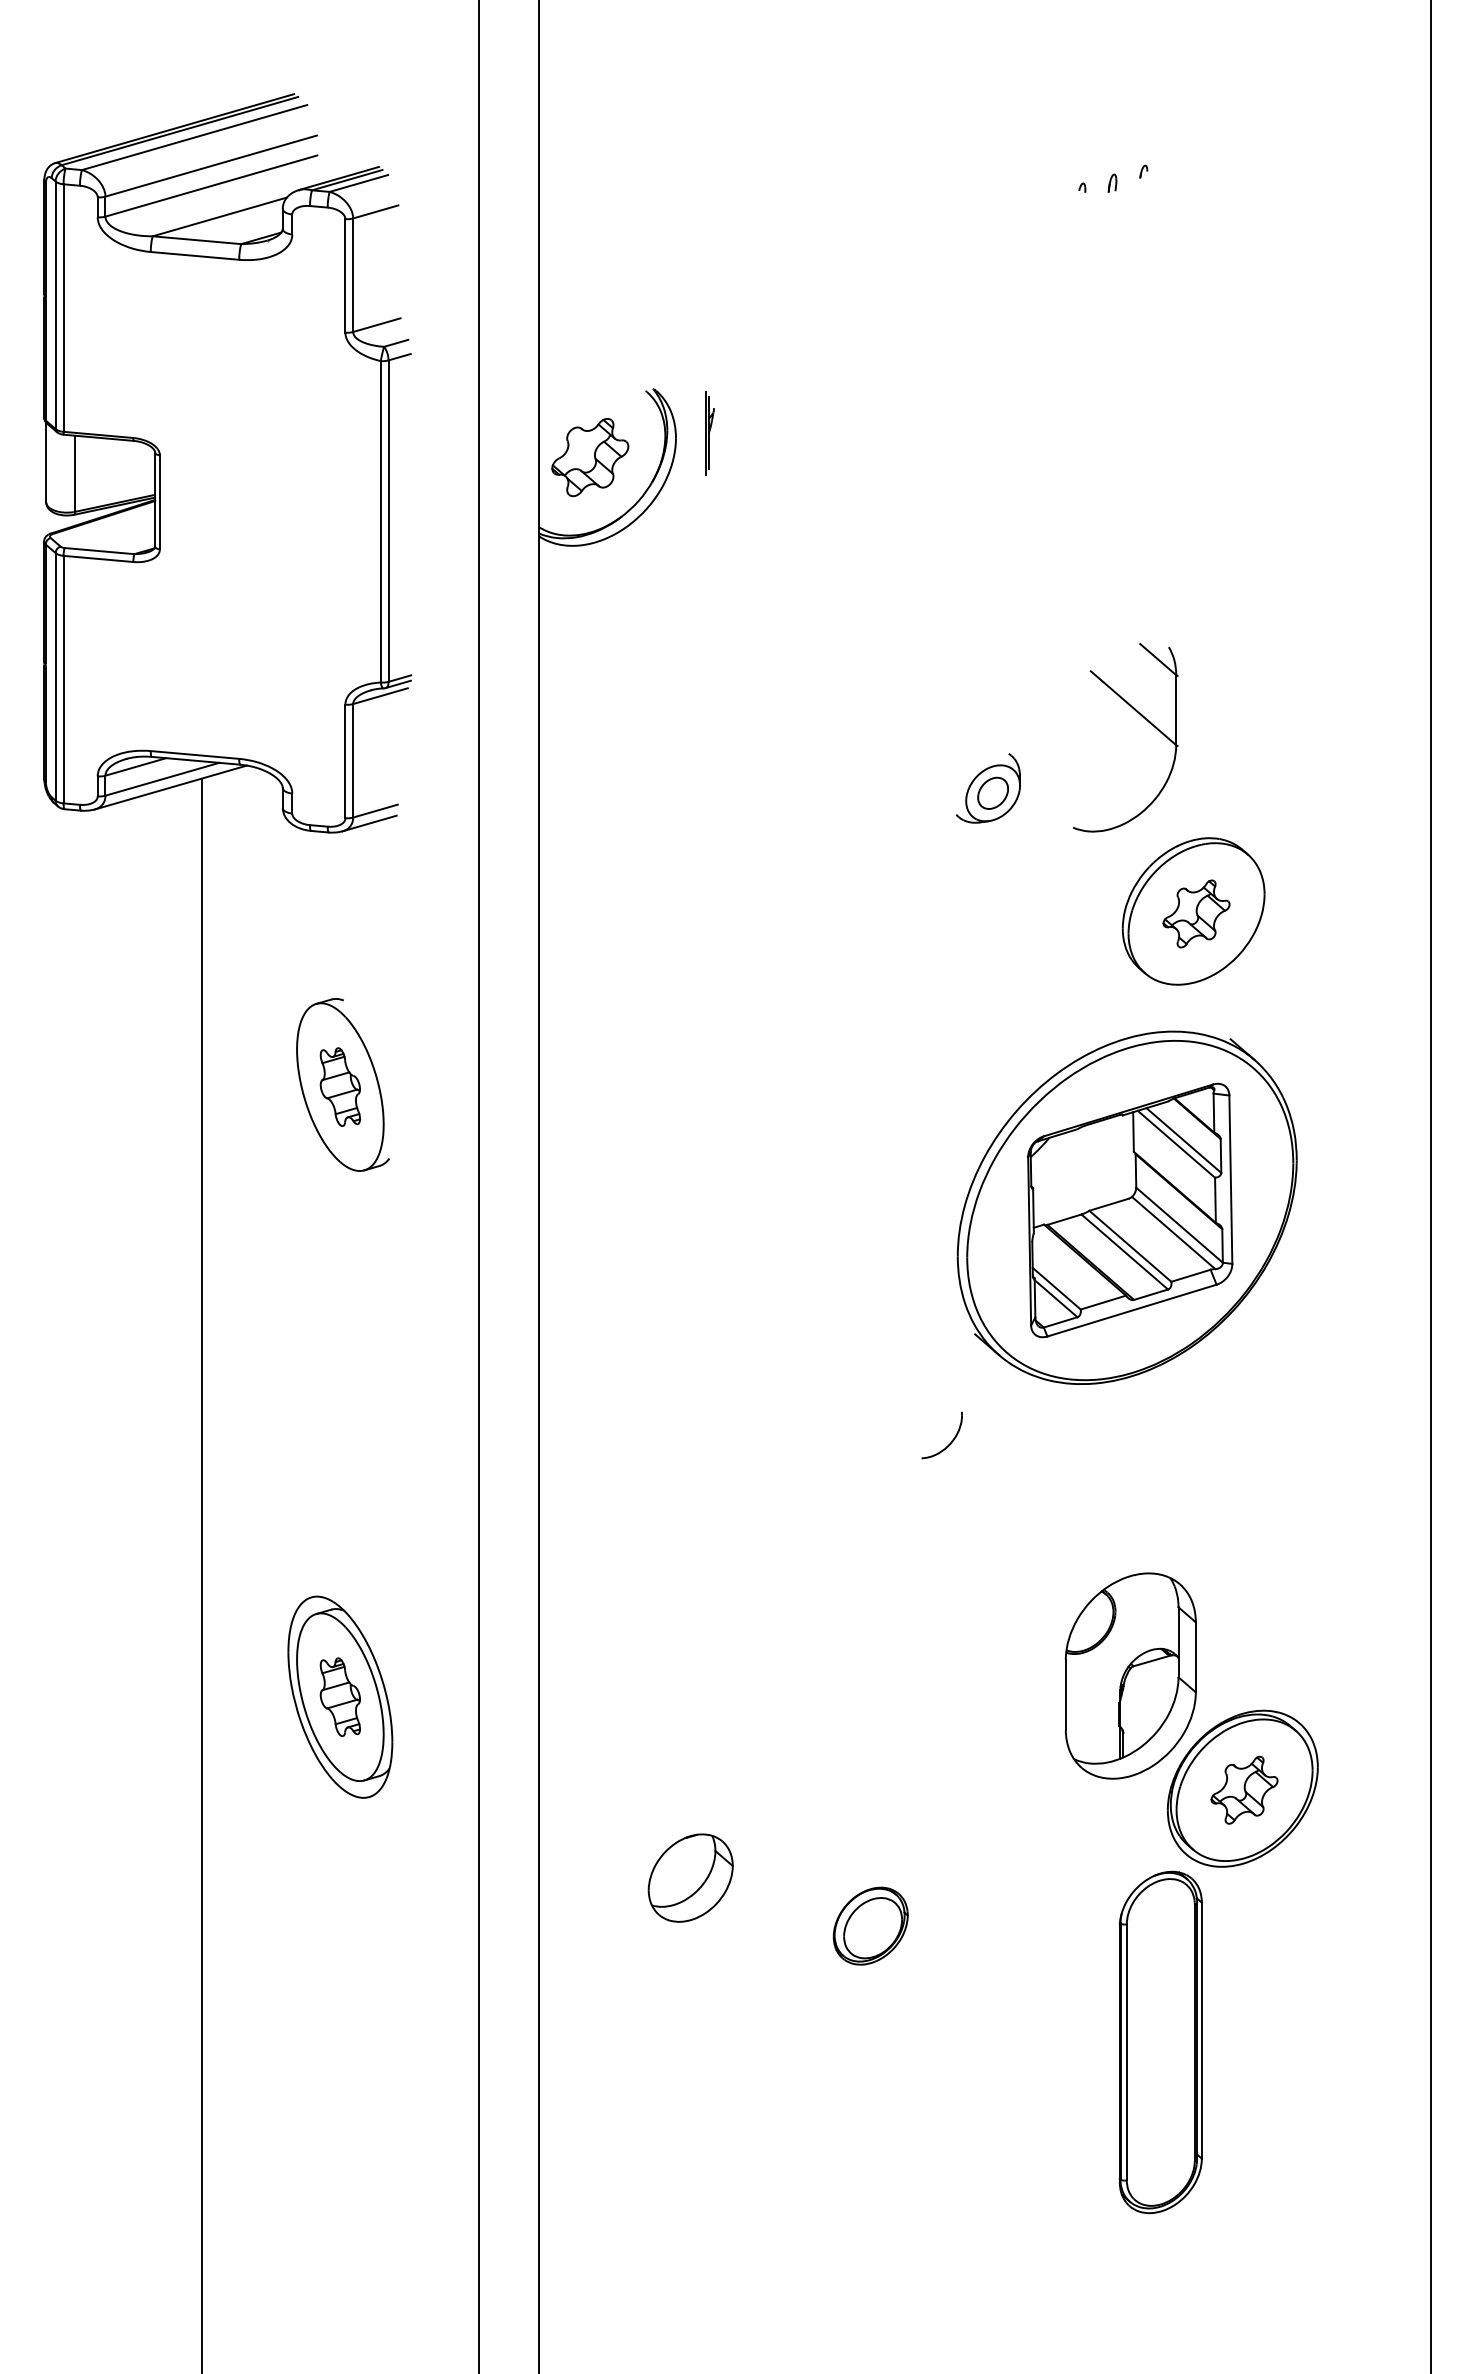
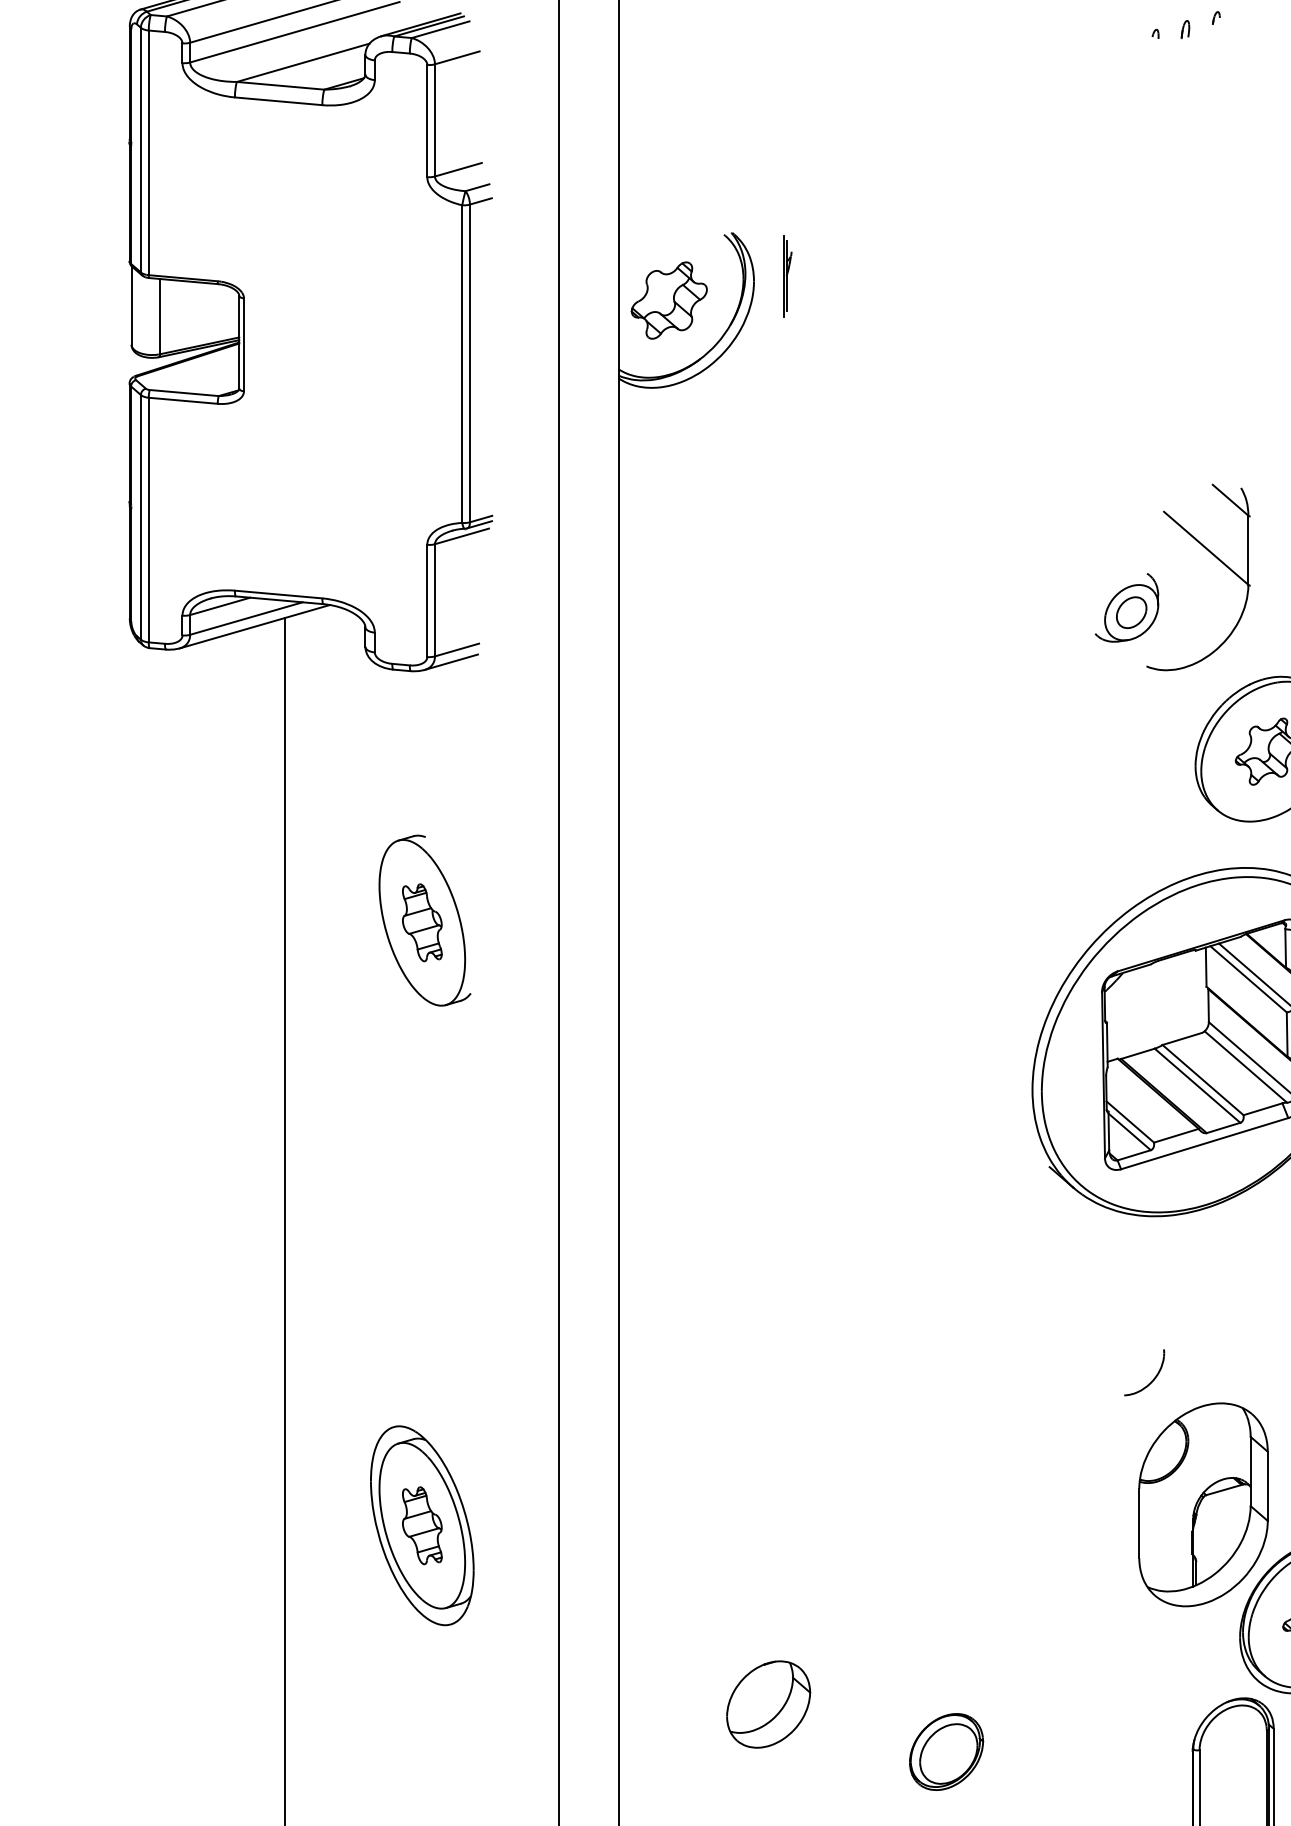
part: (987, 788) -> (1126, 607), moved
part: (951, 1440) -> (1153, 1377), moved

